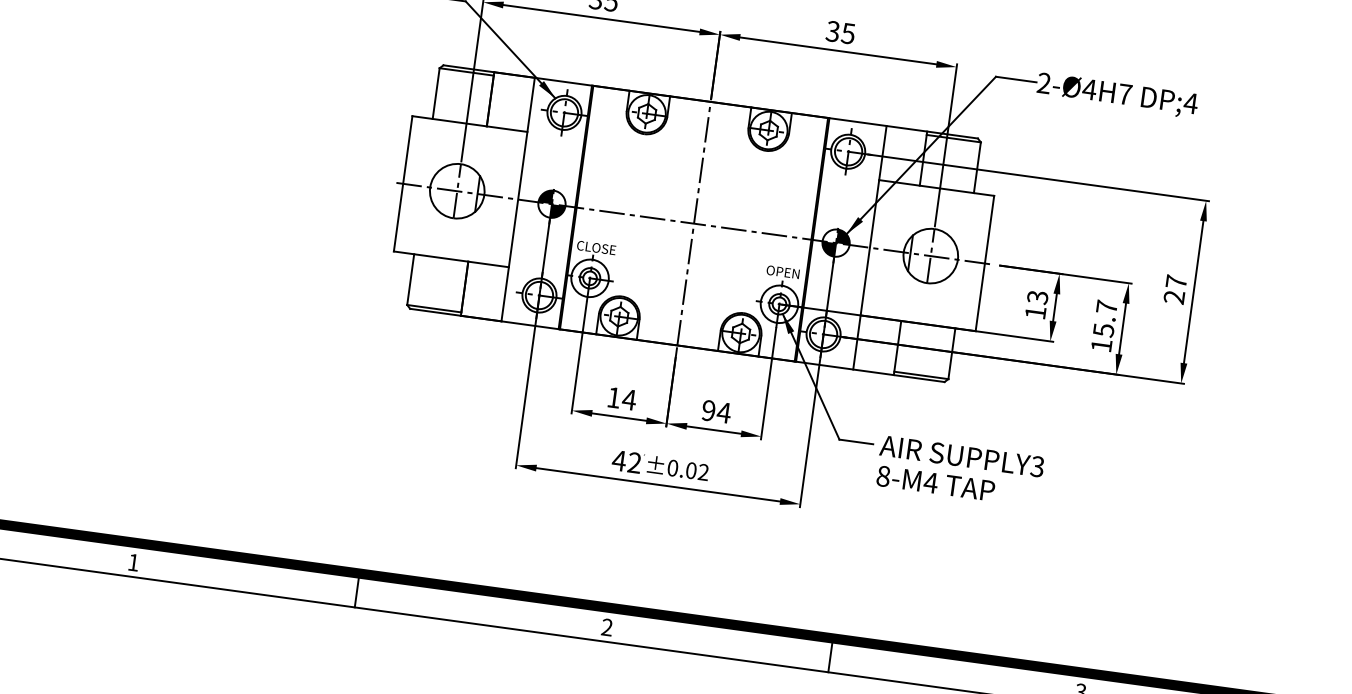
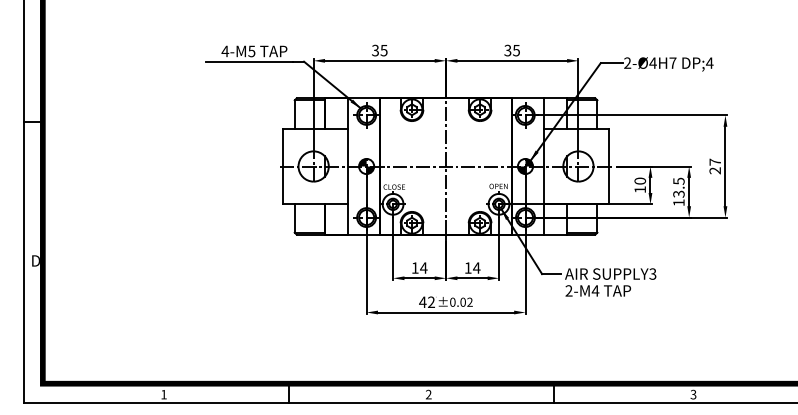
text: (1036, 296) -> (639, 180), 13 -> 10
text: (1104, 318) -> (678, 187), 15.7 -> 13.5
text: (707, 409) -> (467, 267), 94 -> 14
text: (882, 475) -> (568, 290), 8-M4 -> 2-M4

